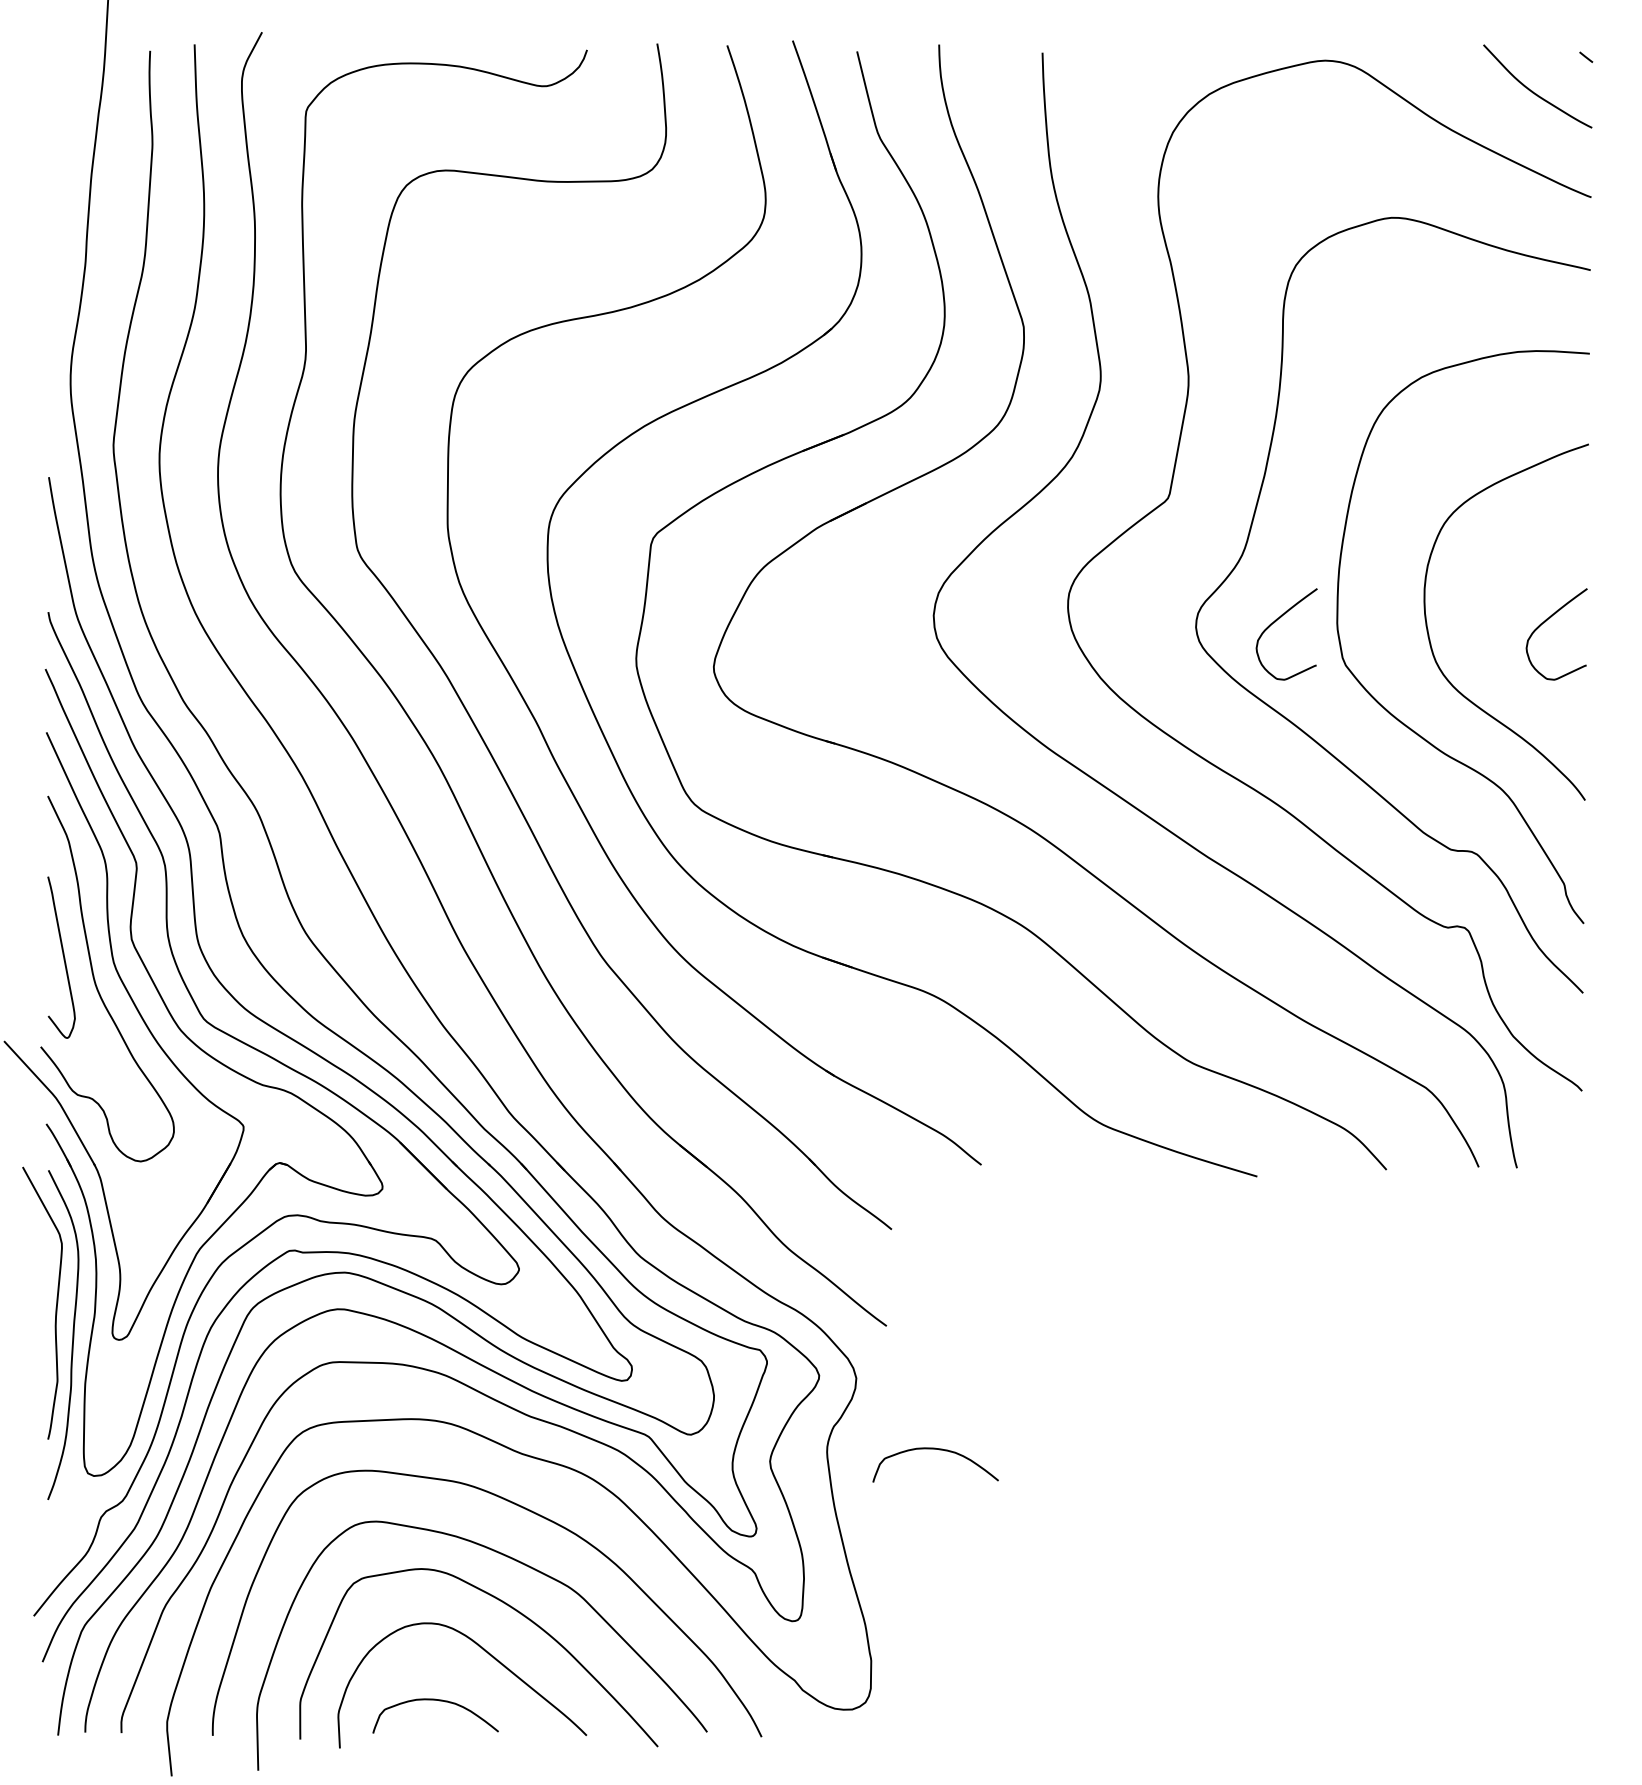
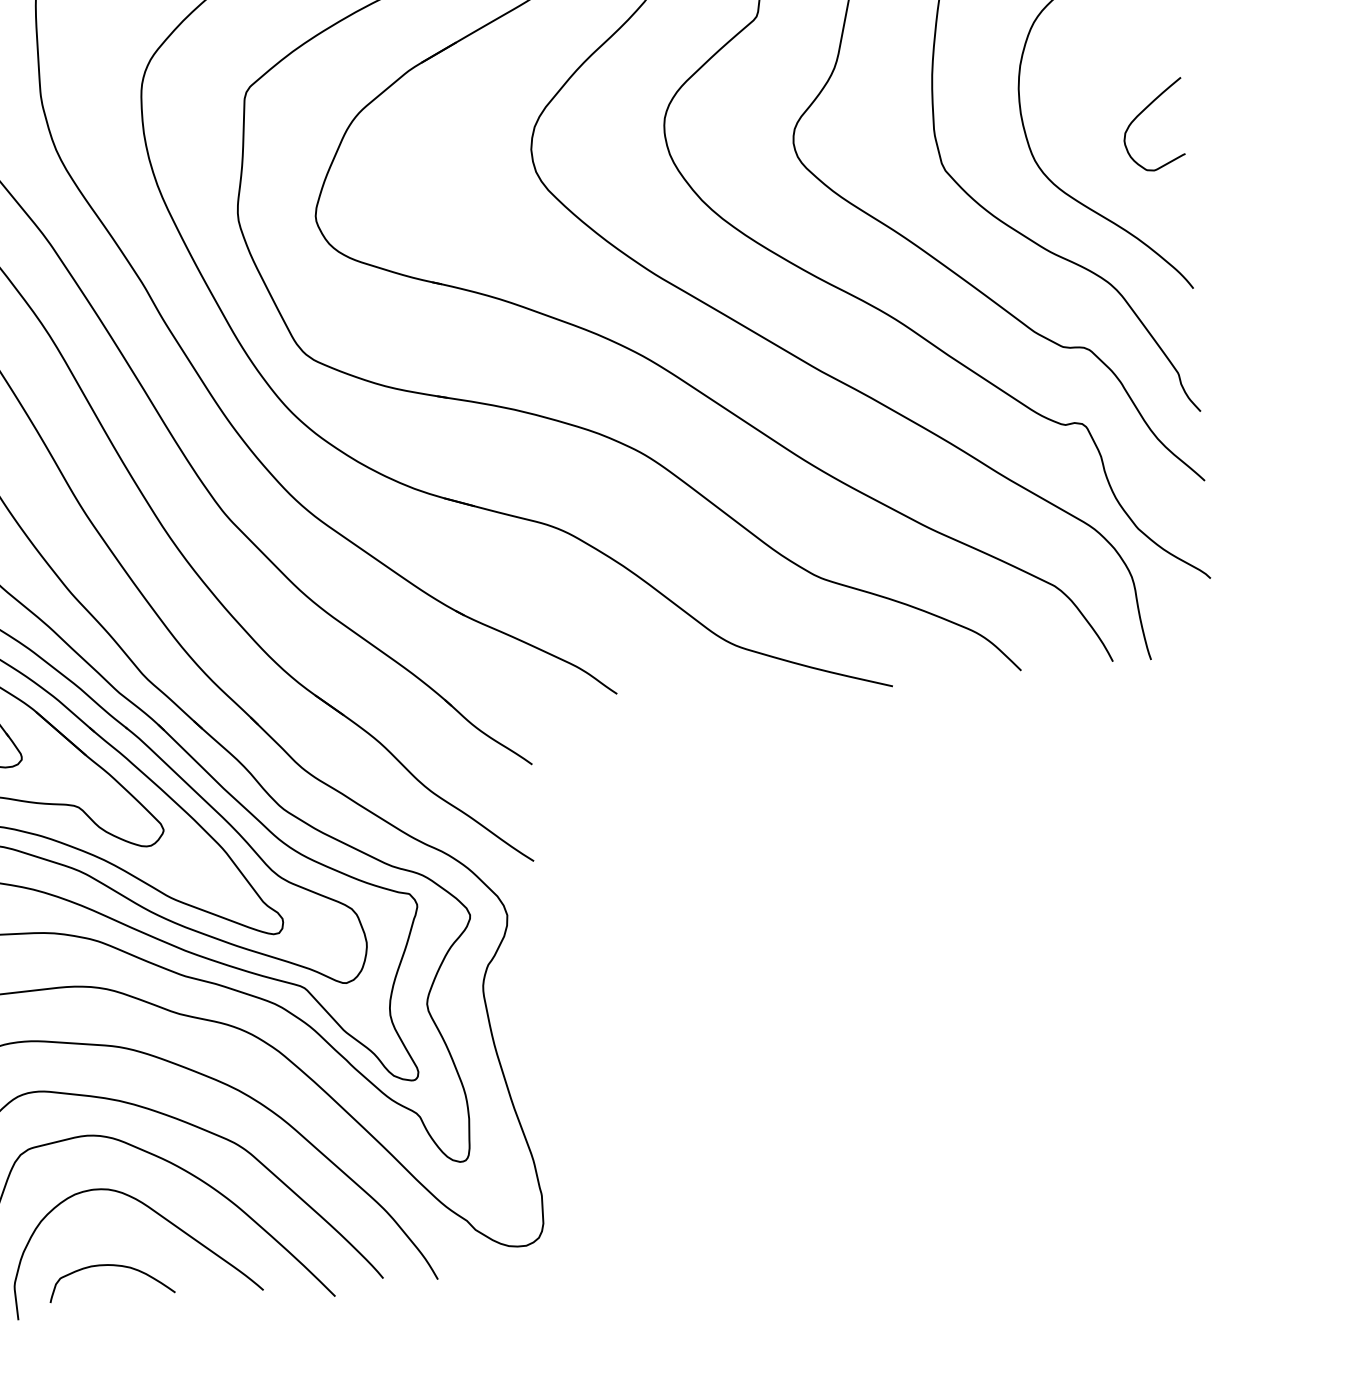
curve: (1275, 622) -> (872, 132), removed
curve: (939, 1450) -> (595, 981), removed

